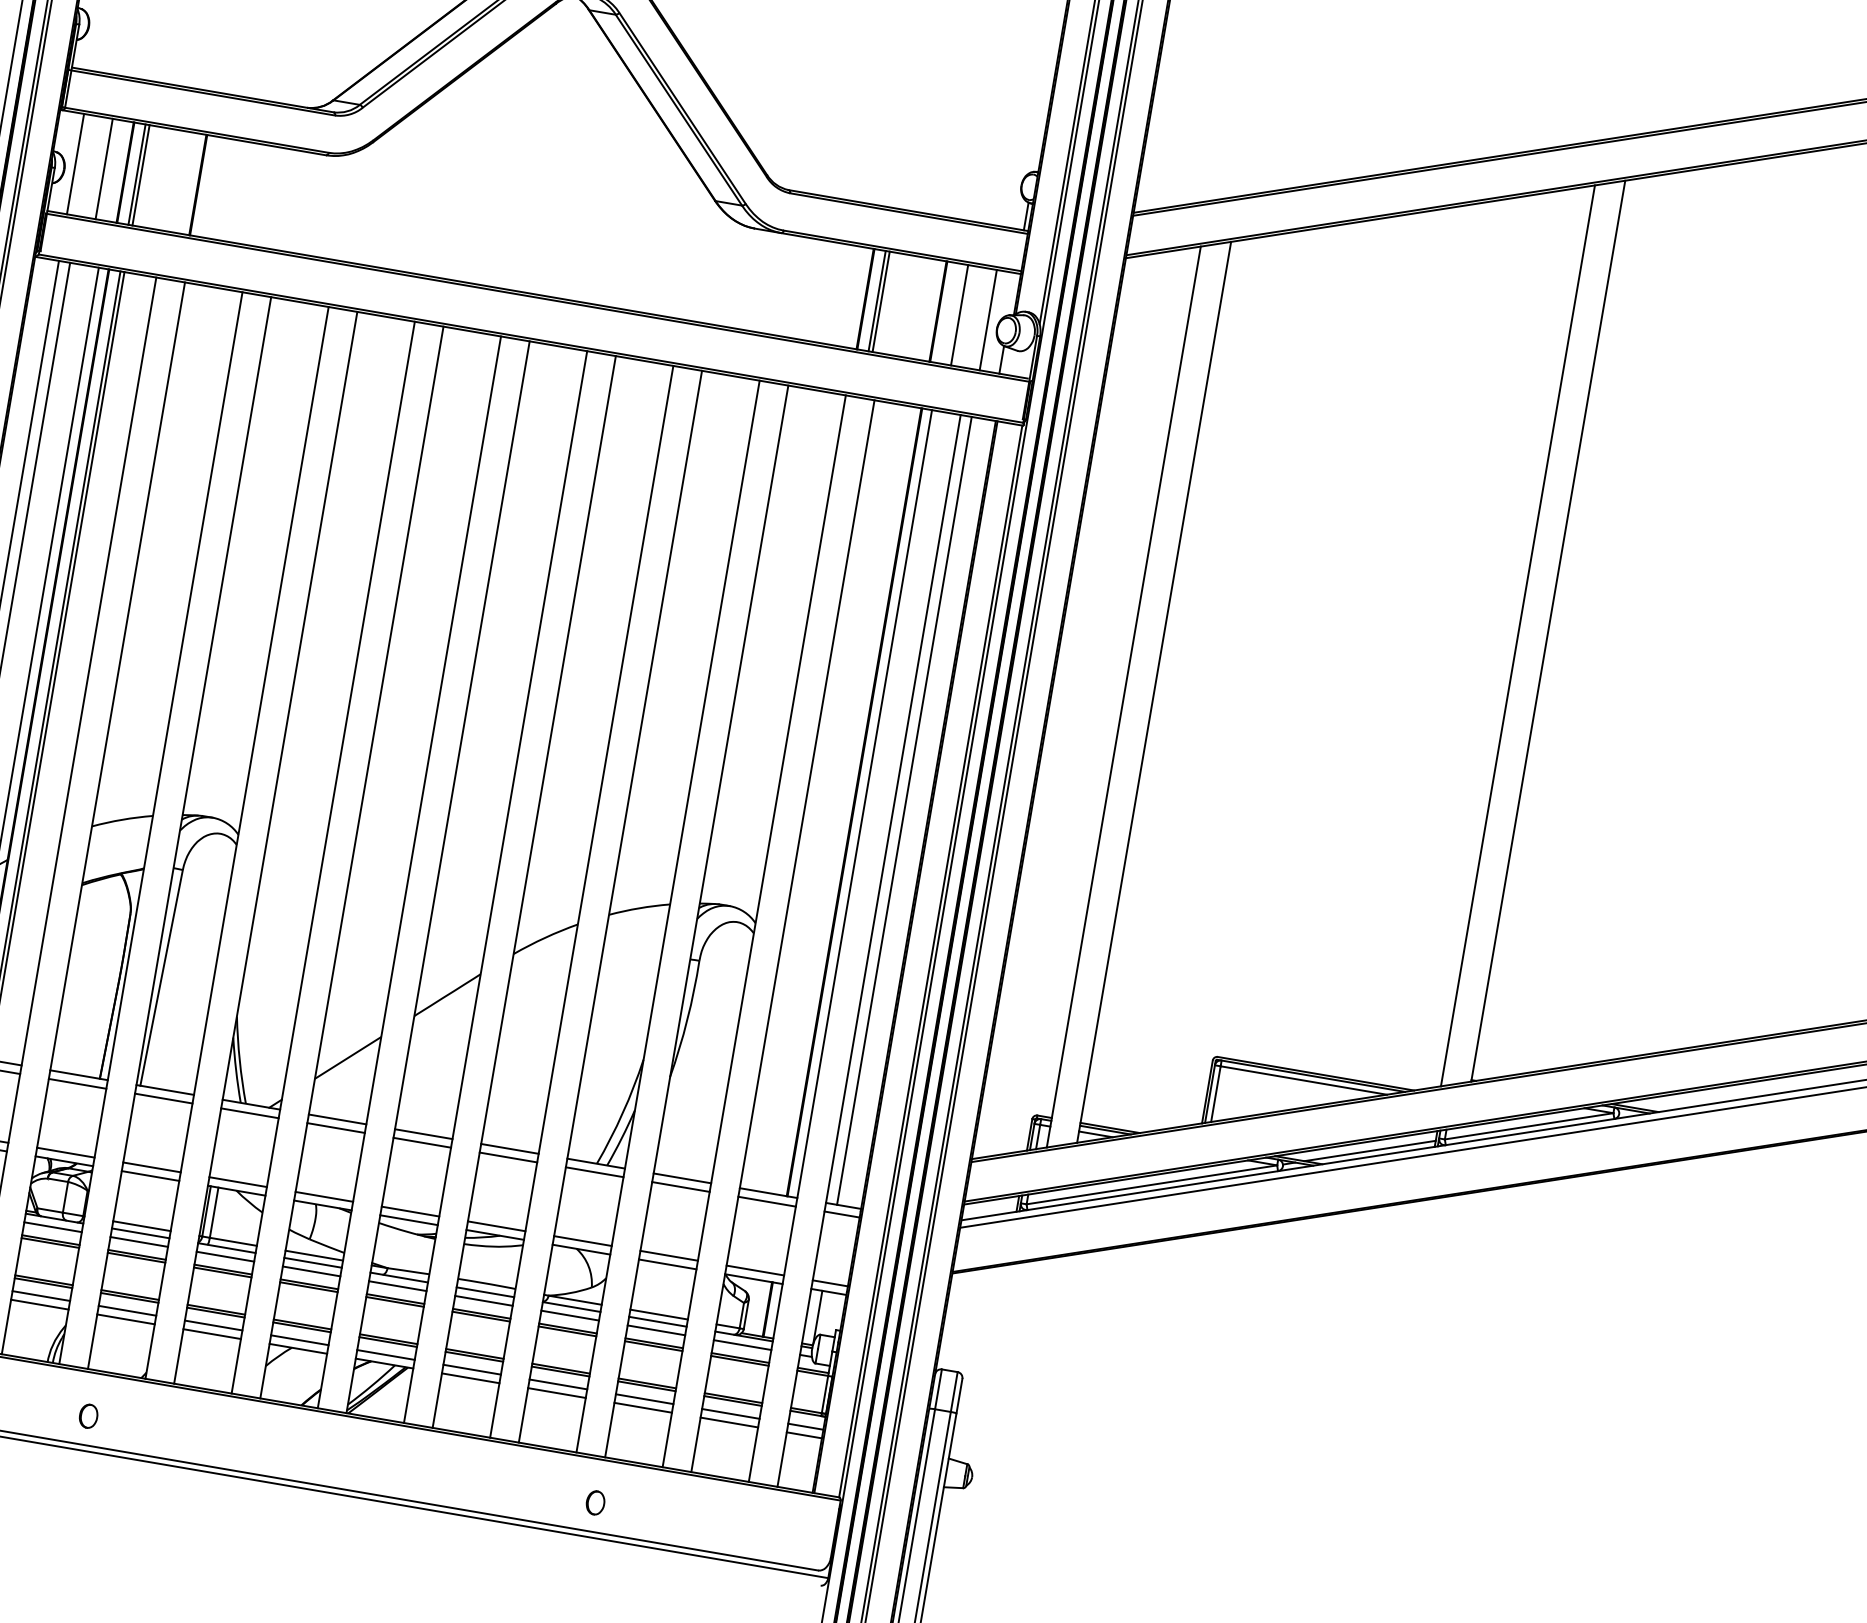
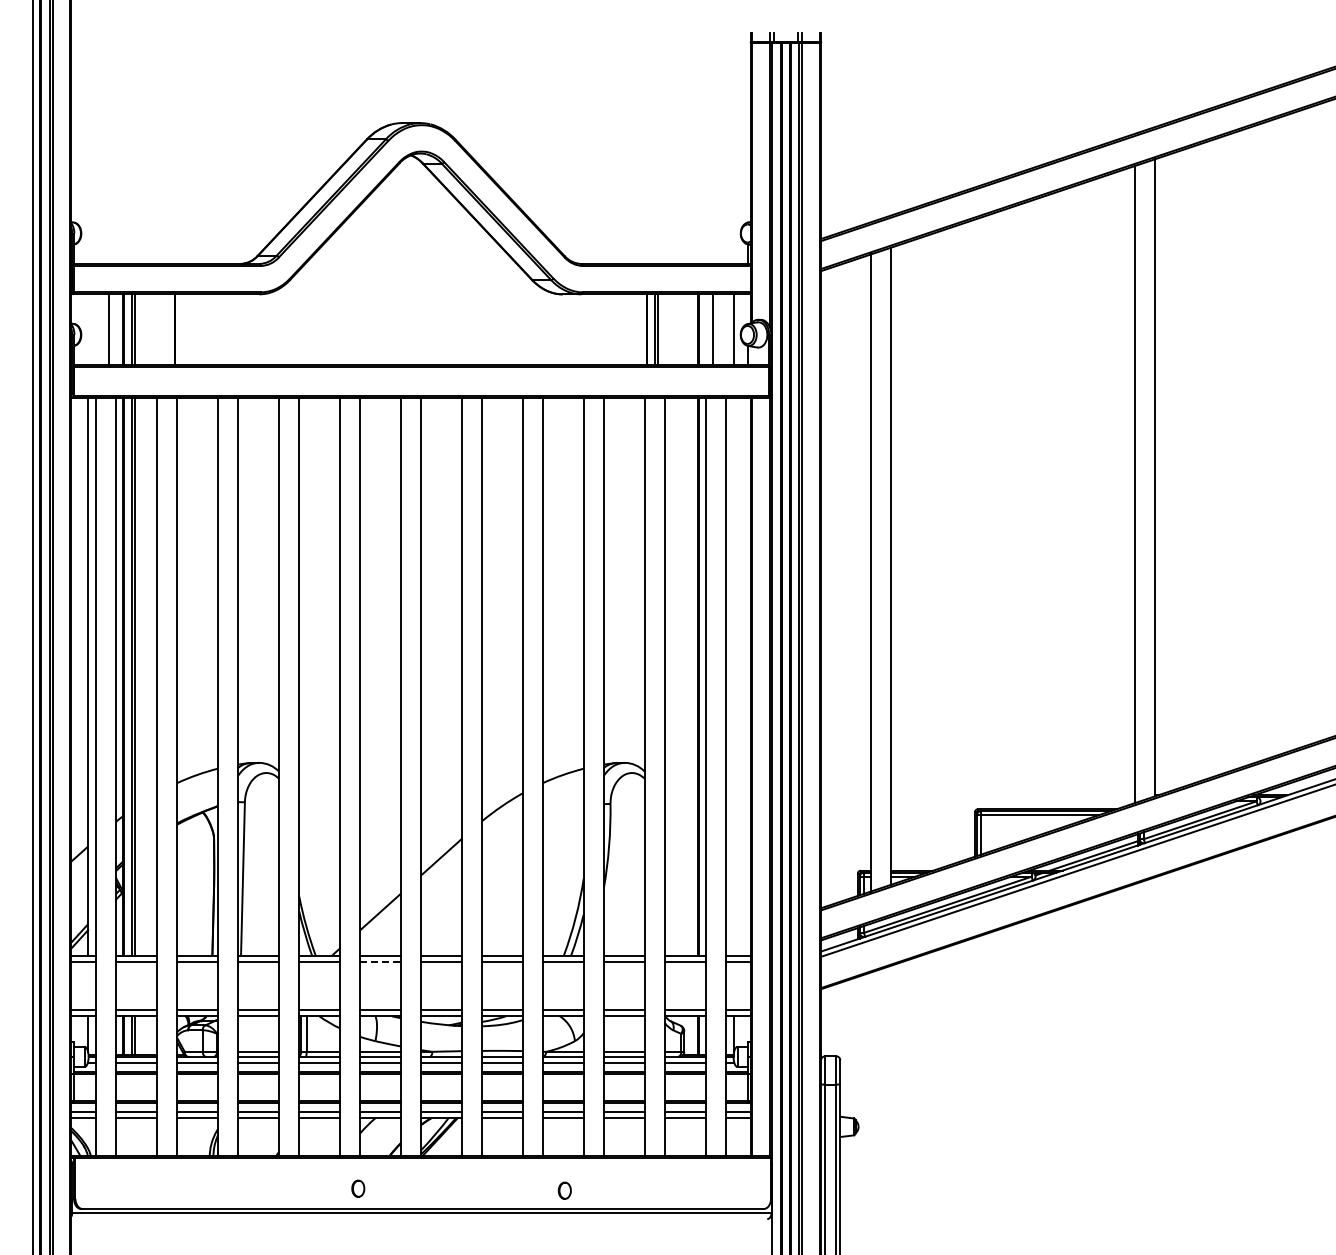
line: (75, 163) -> (88, 329), removed
line: (904, 810) -> (733, 676), removed
line: (337, 1128) -> (381, 961), solid -> dashed
part: (88, 1415) -> (358, 1188), moved
part: (595, 1502) -> (564, 1190), moved

